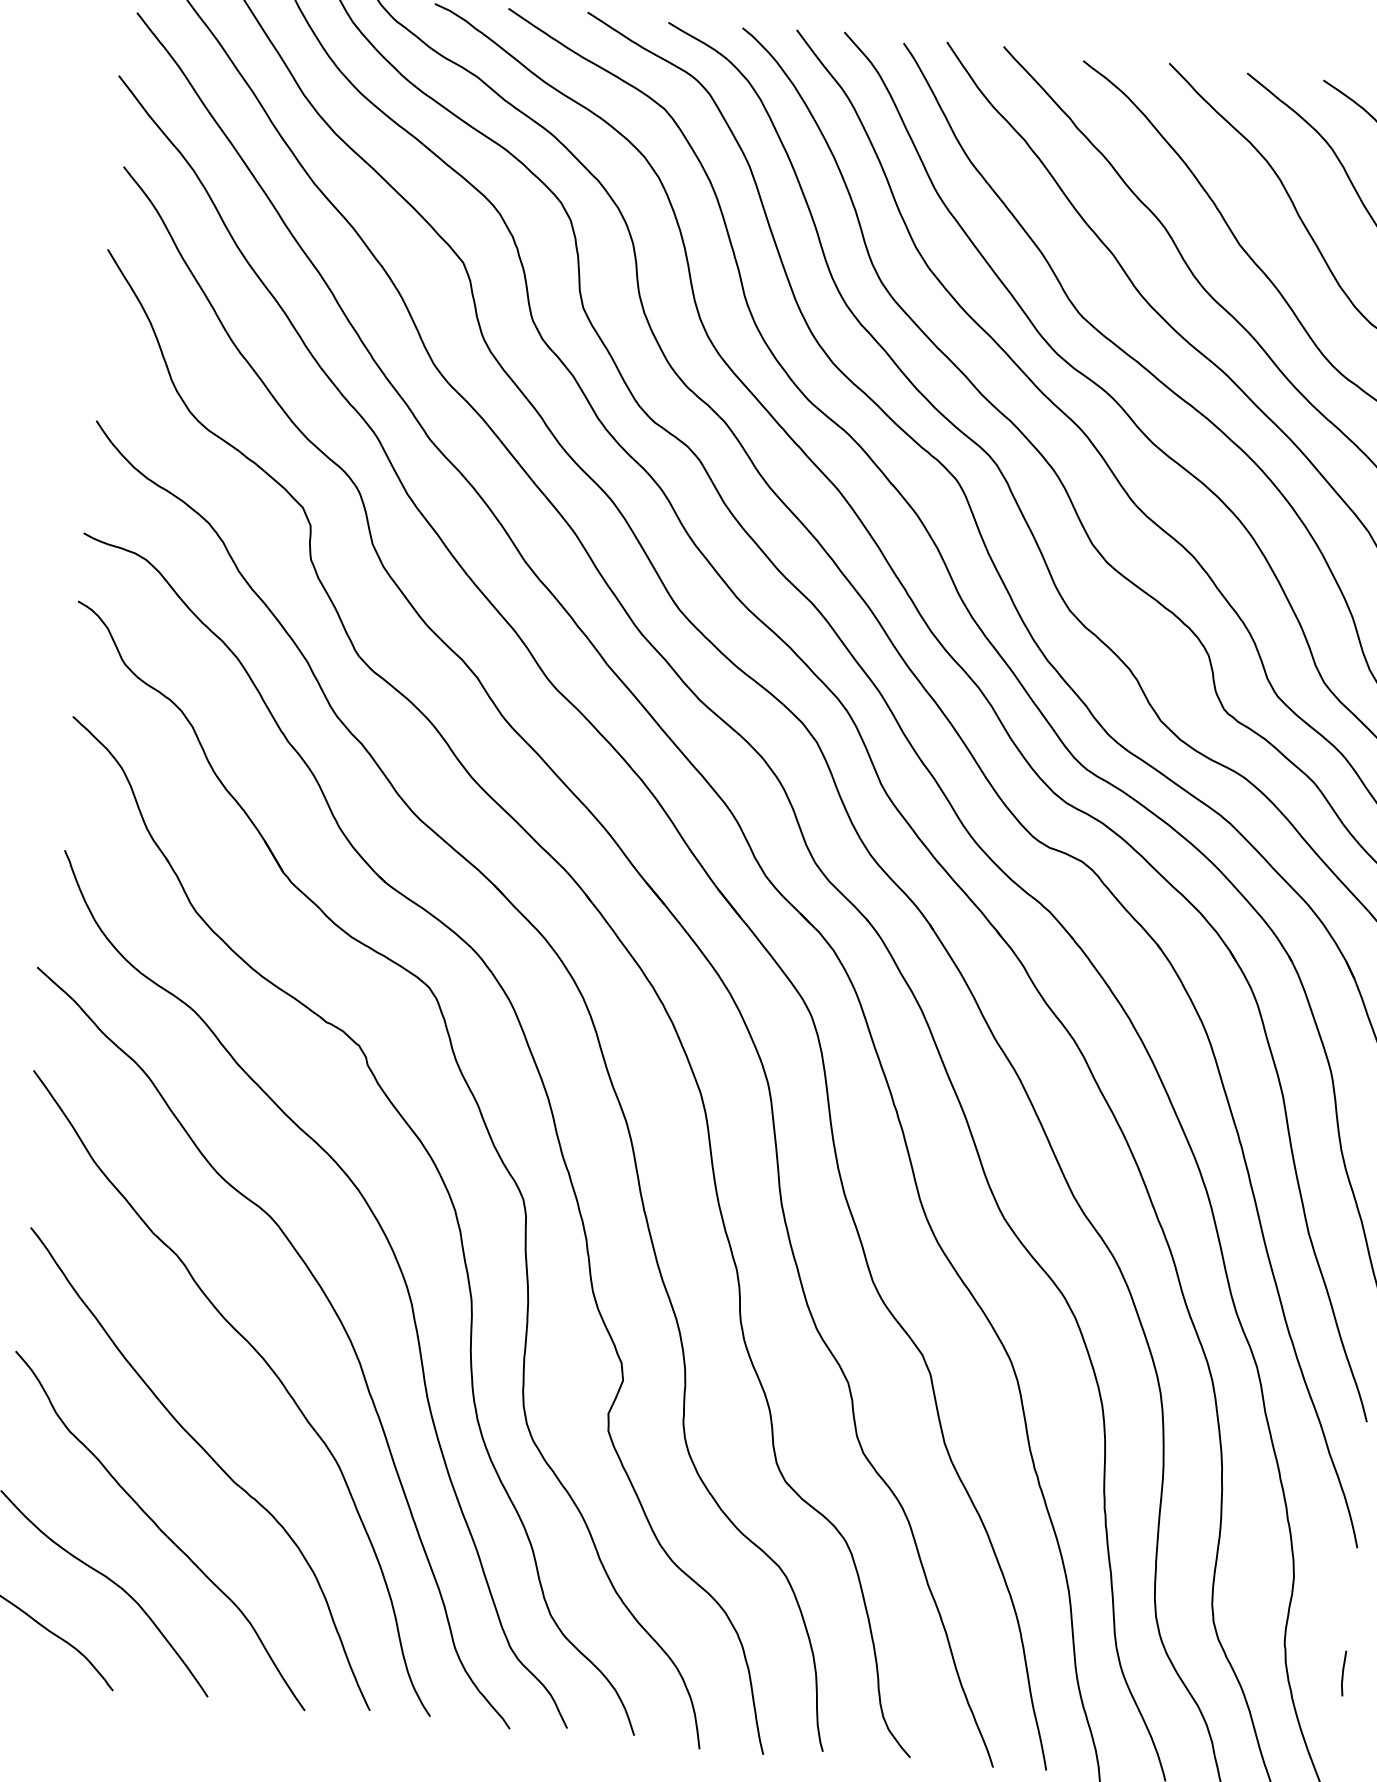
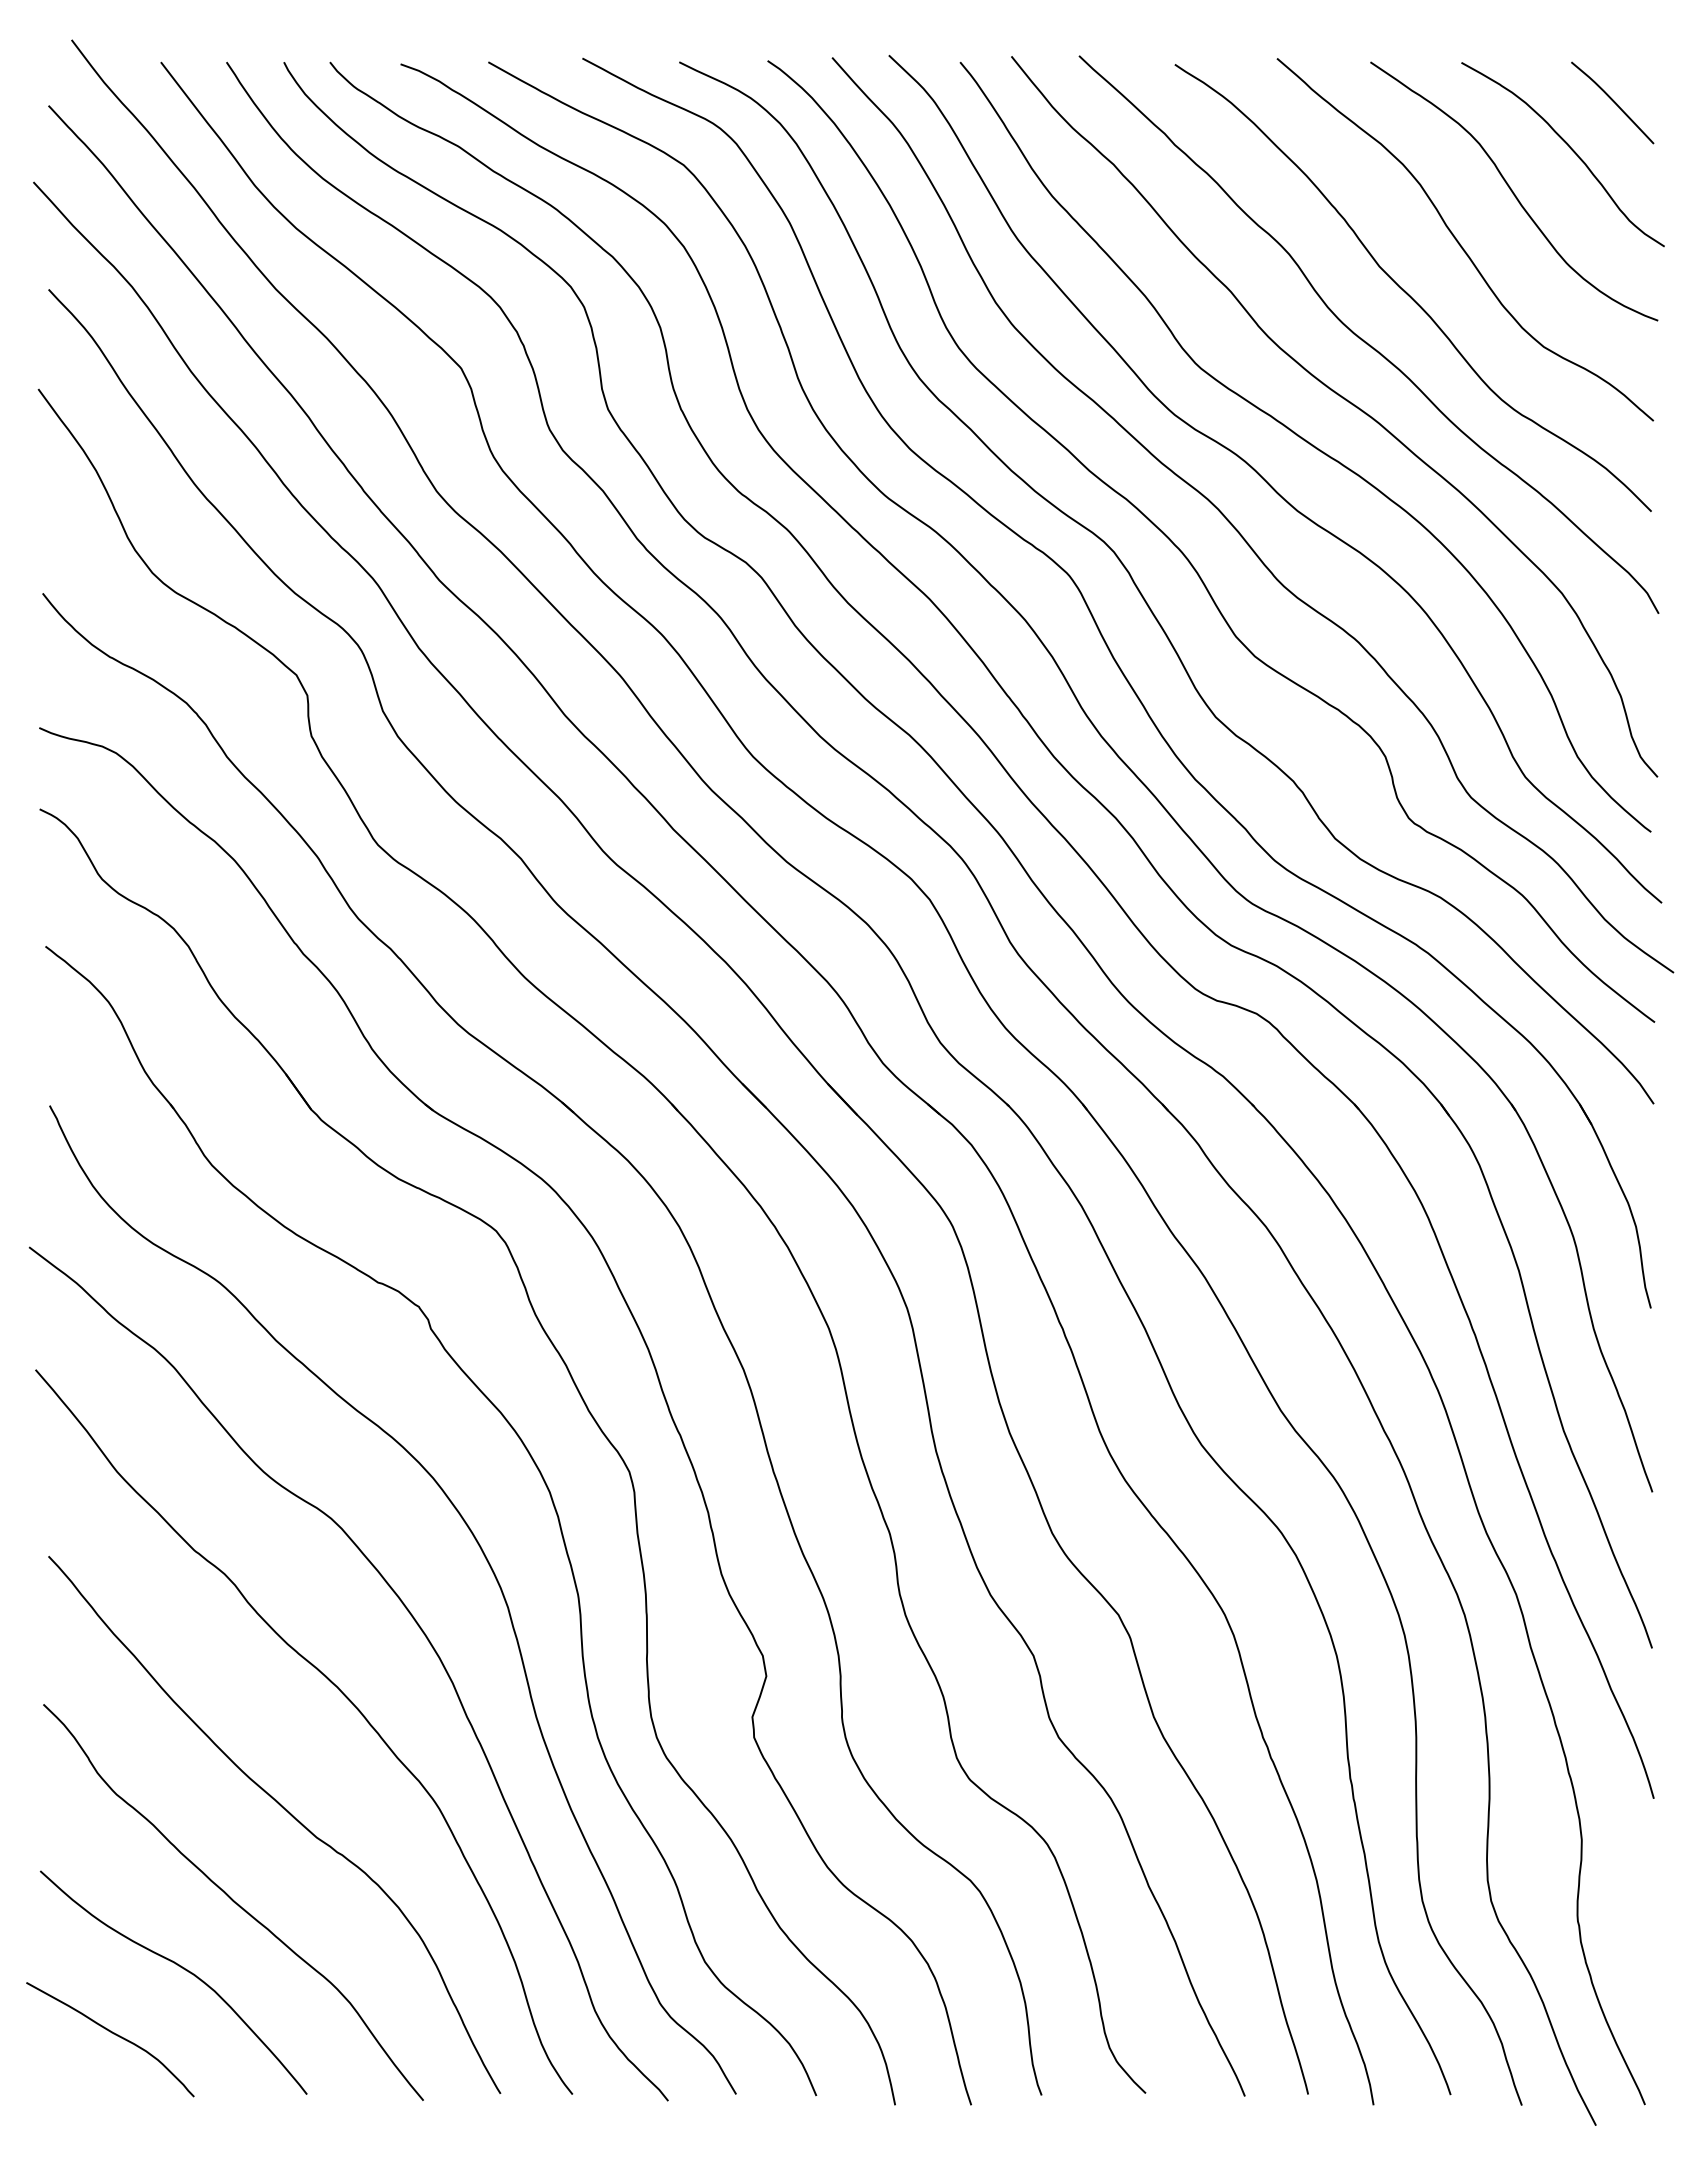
curve: (1343, 1673) -> (1650, 1948), removed

